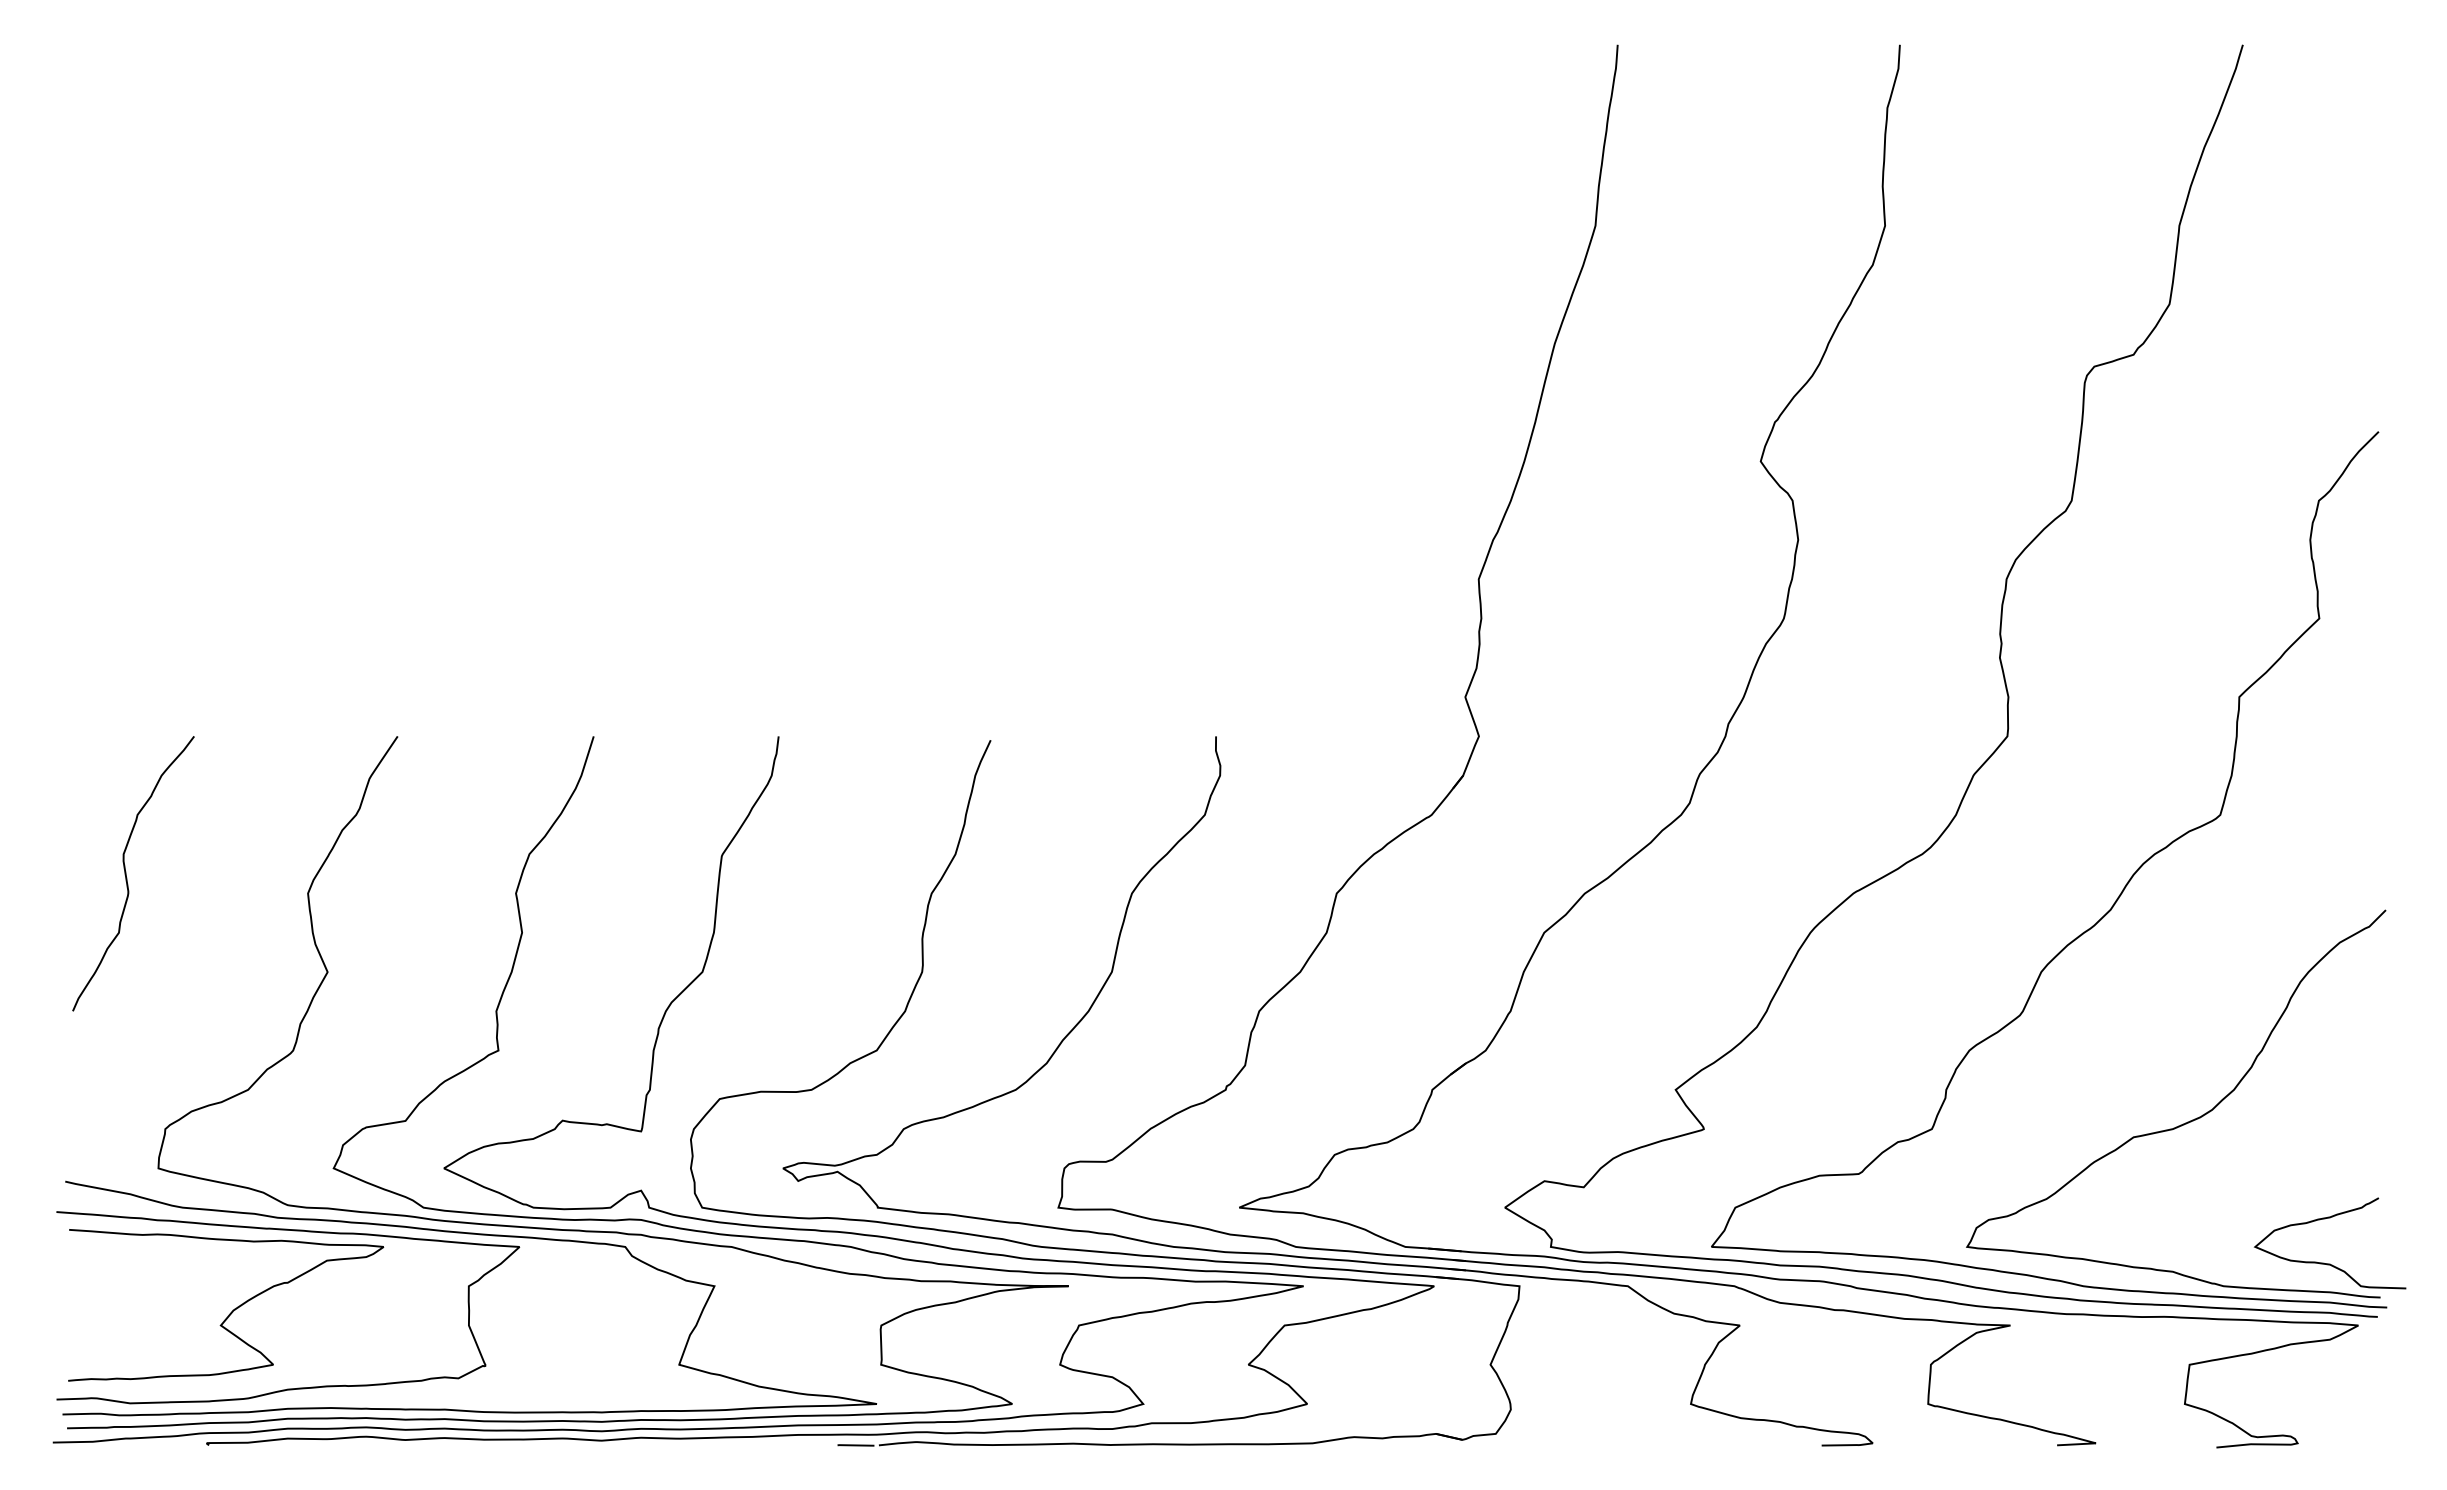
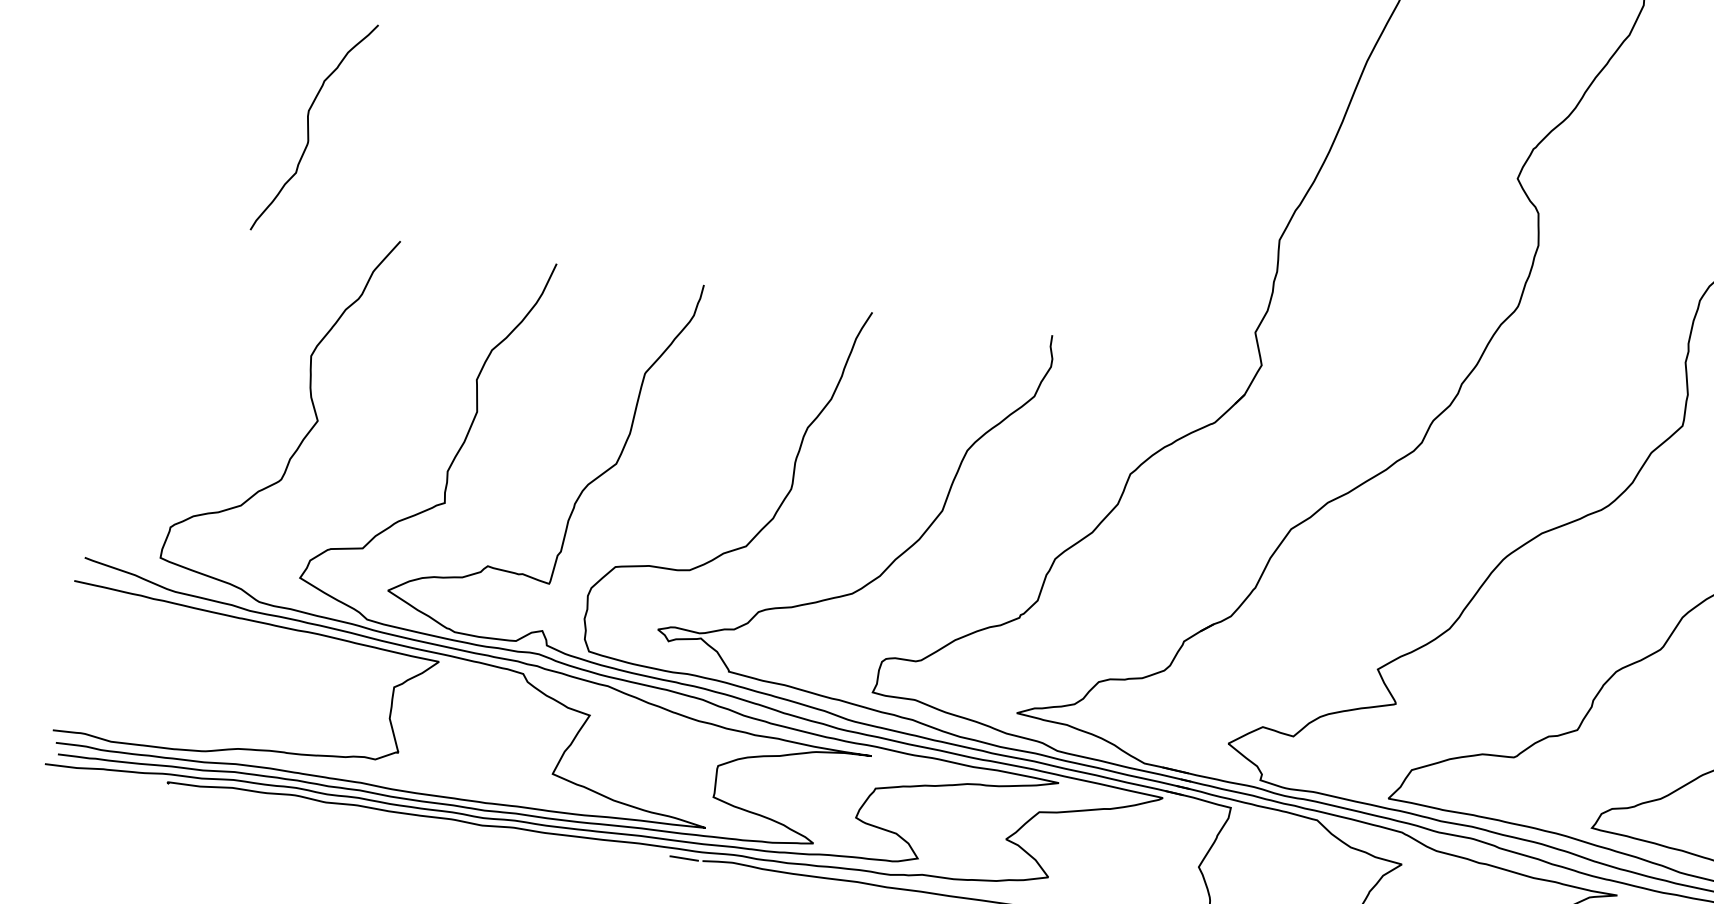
curve: (126, 873) -> (308, 126), moved
curve: (232, 1310) -> (203, 679), removed

